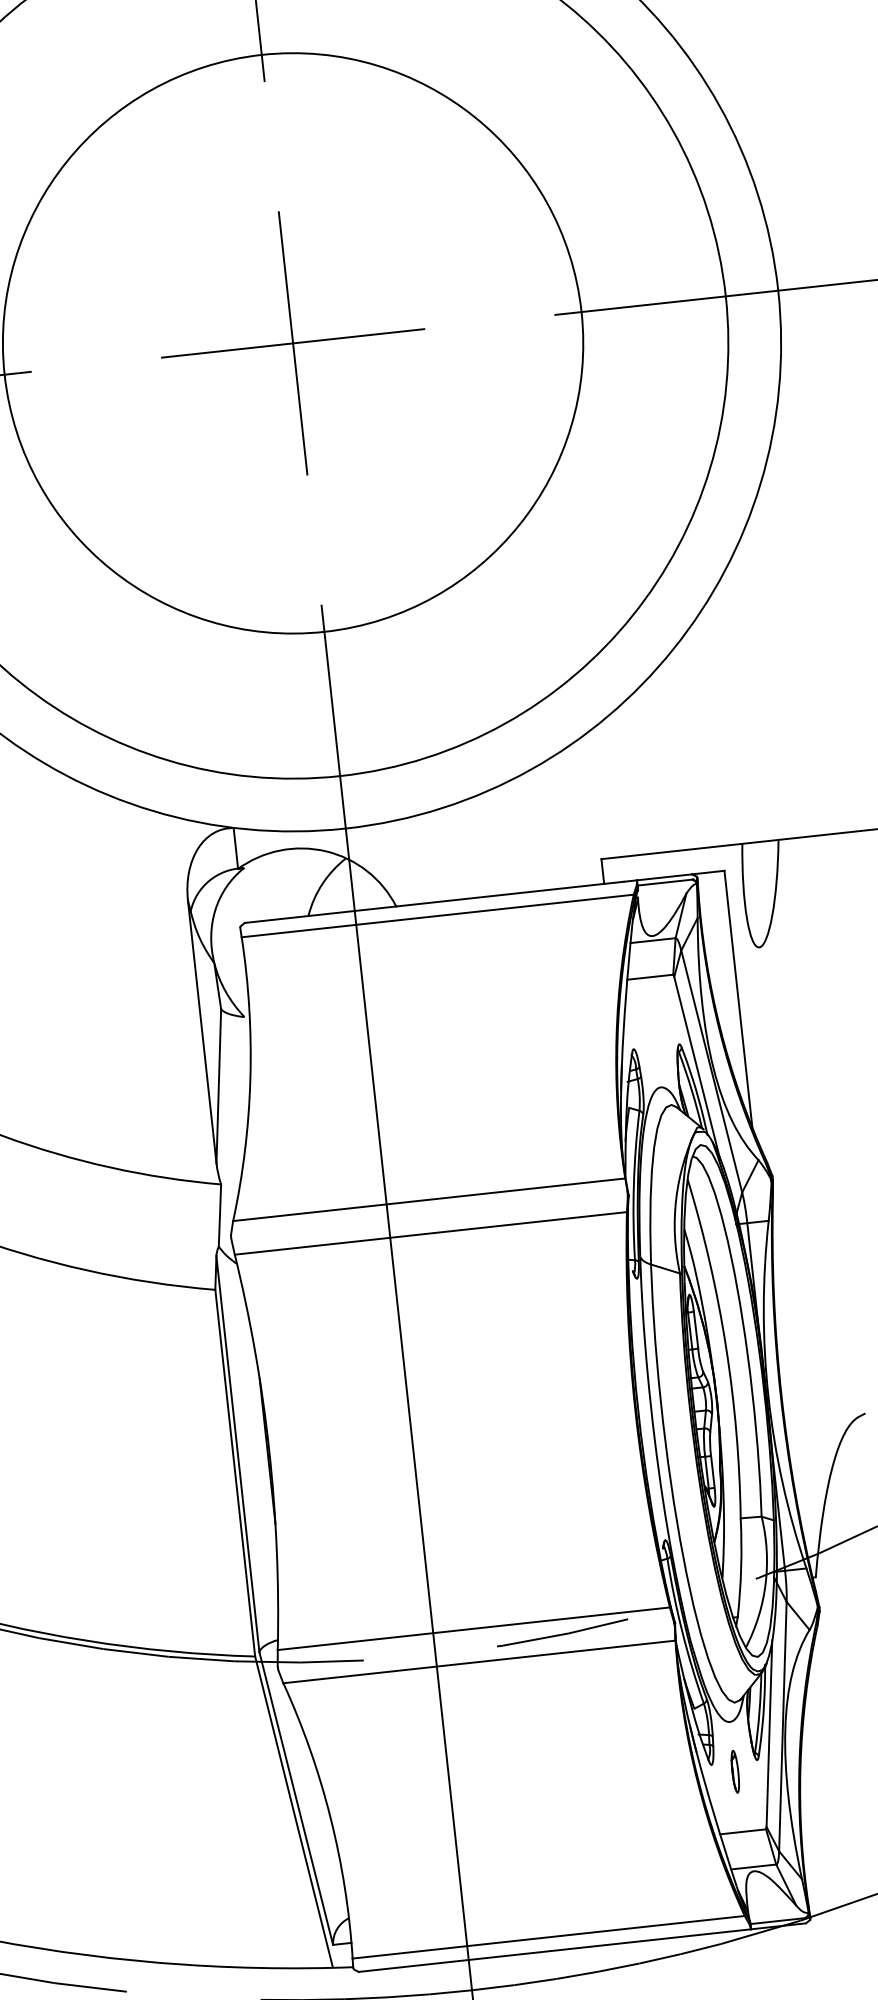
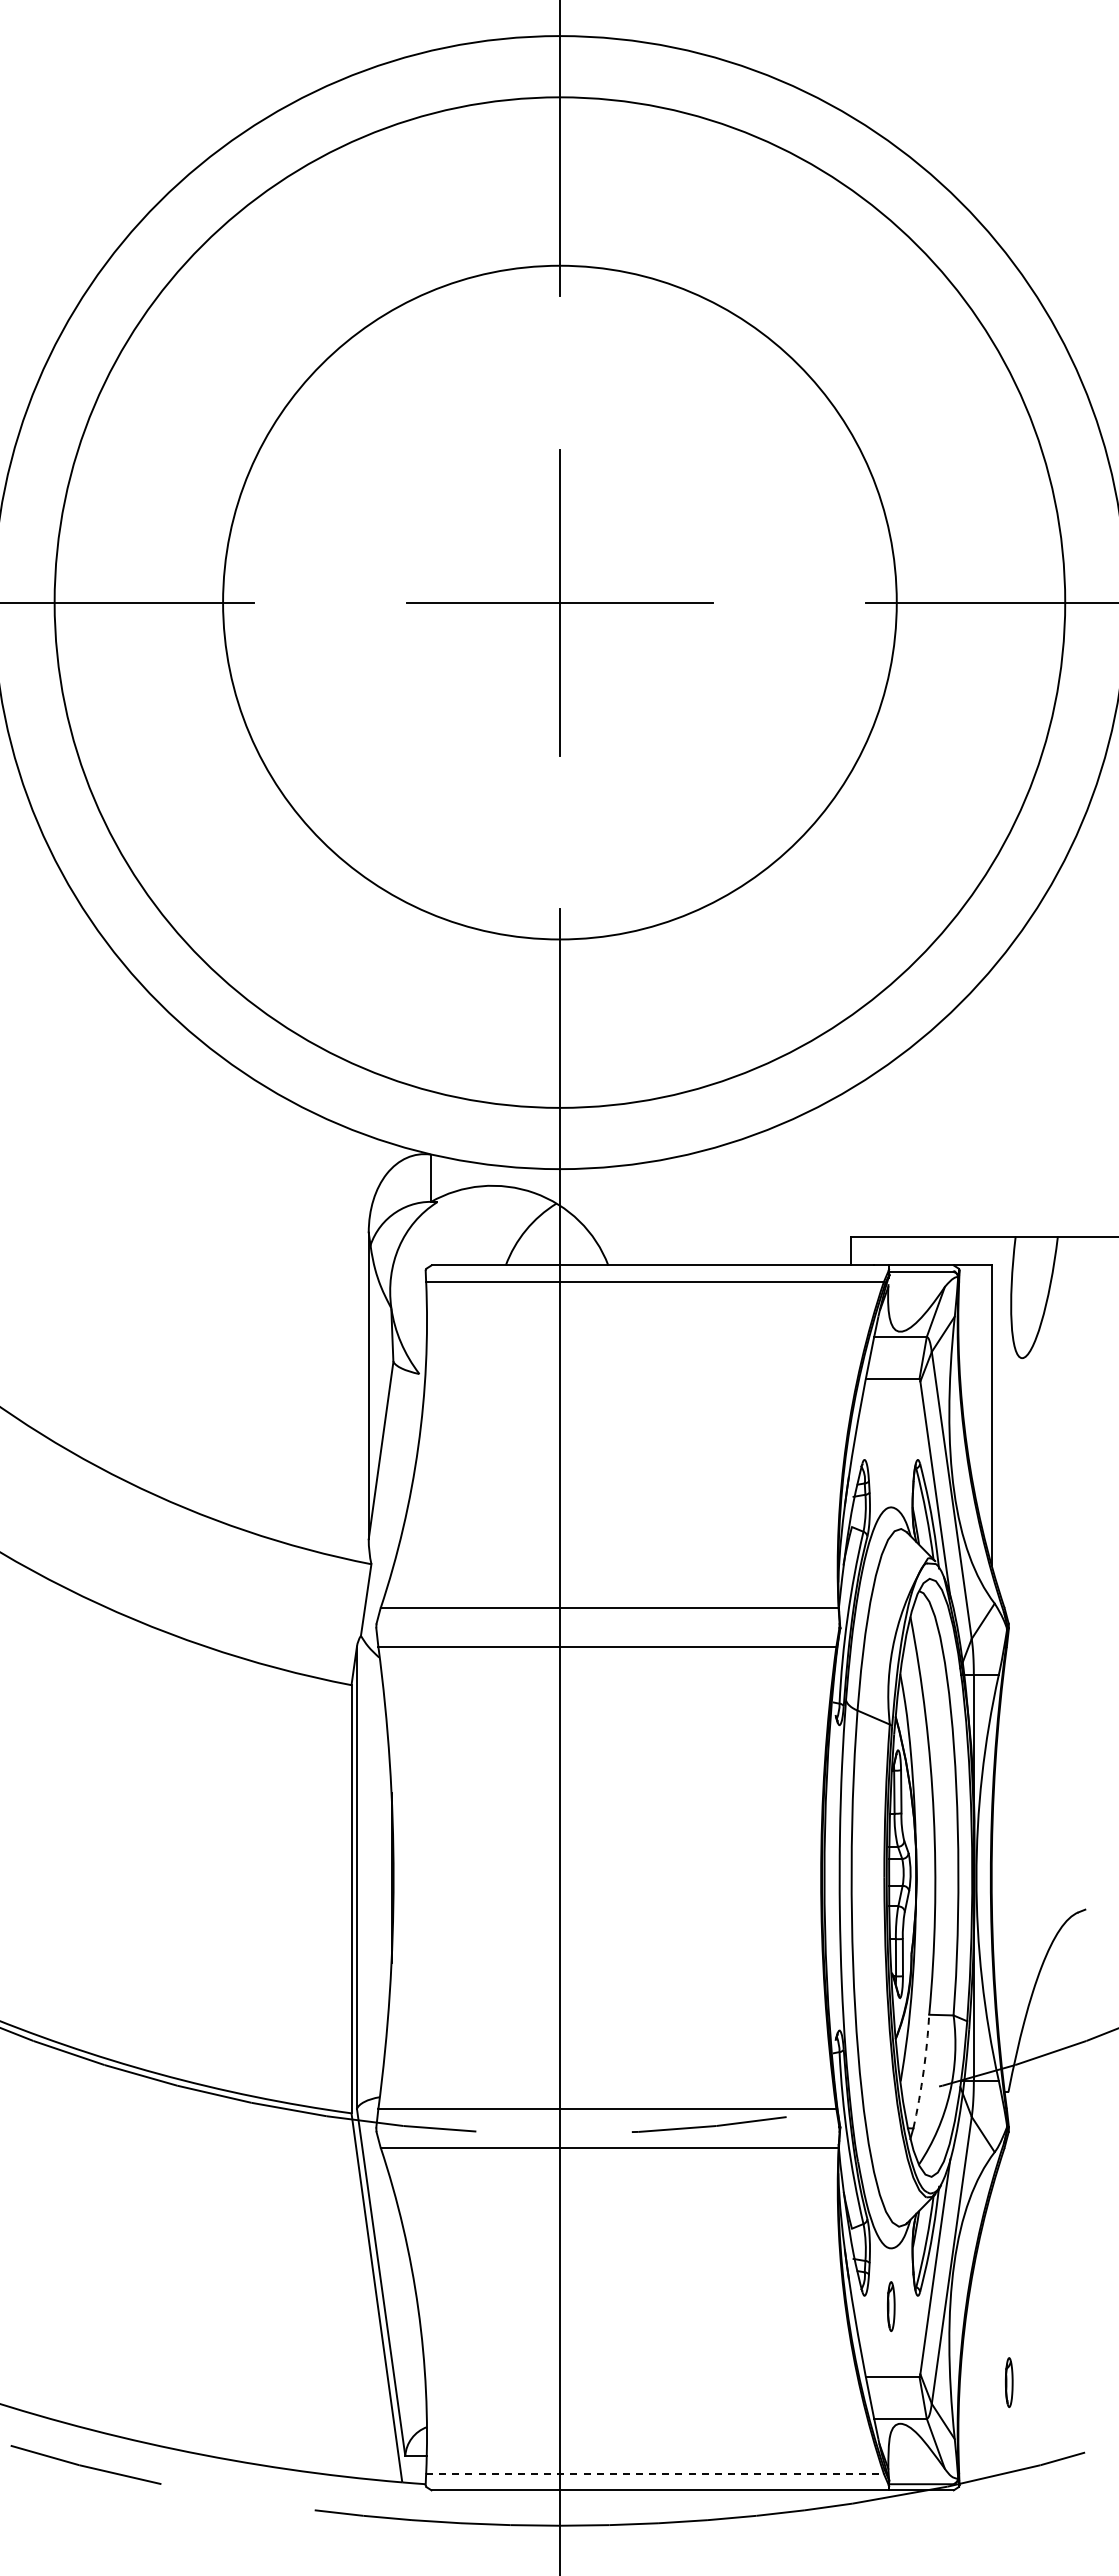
arc: (741, 1567) -> (923, 2071), solid -> dashed
part: (843, 1825) -> (1009, 2382), added
line: (549, 1937) -> (655, 2474), solid -> dashed

